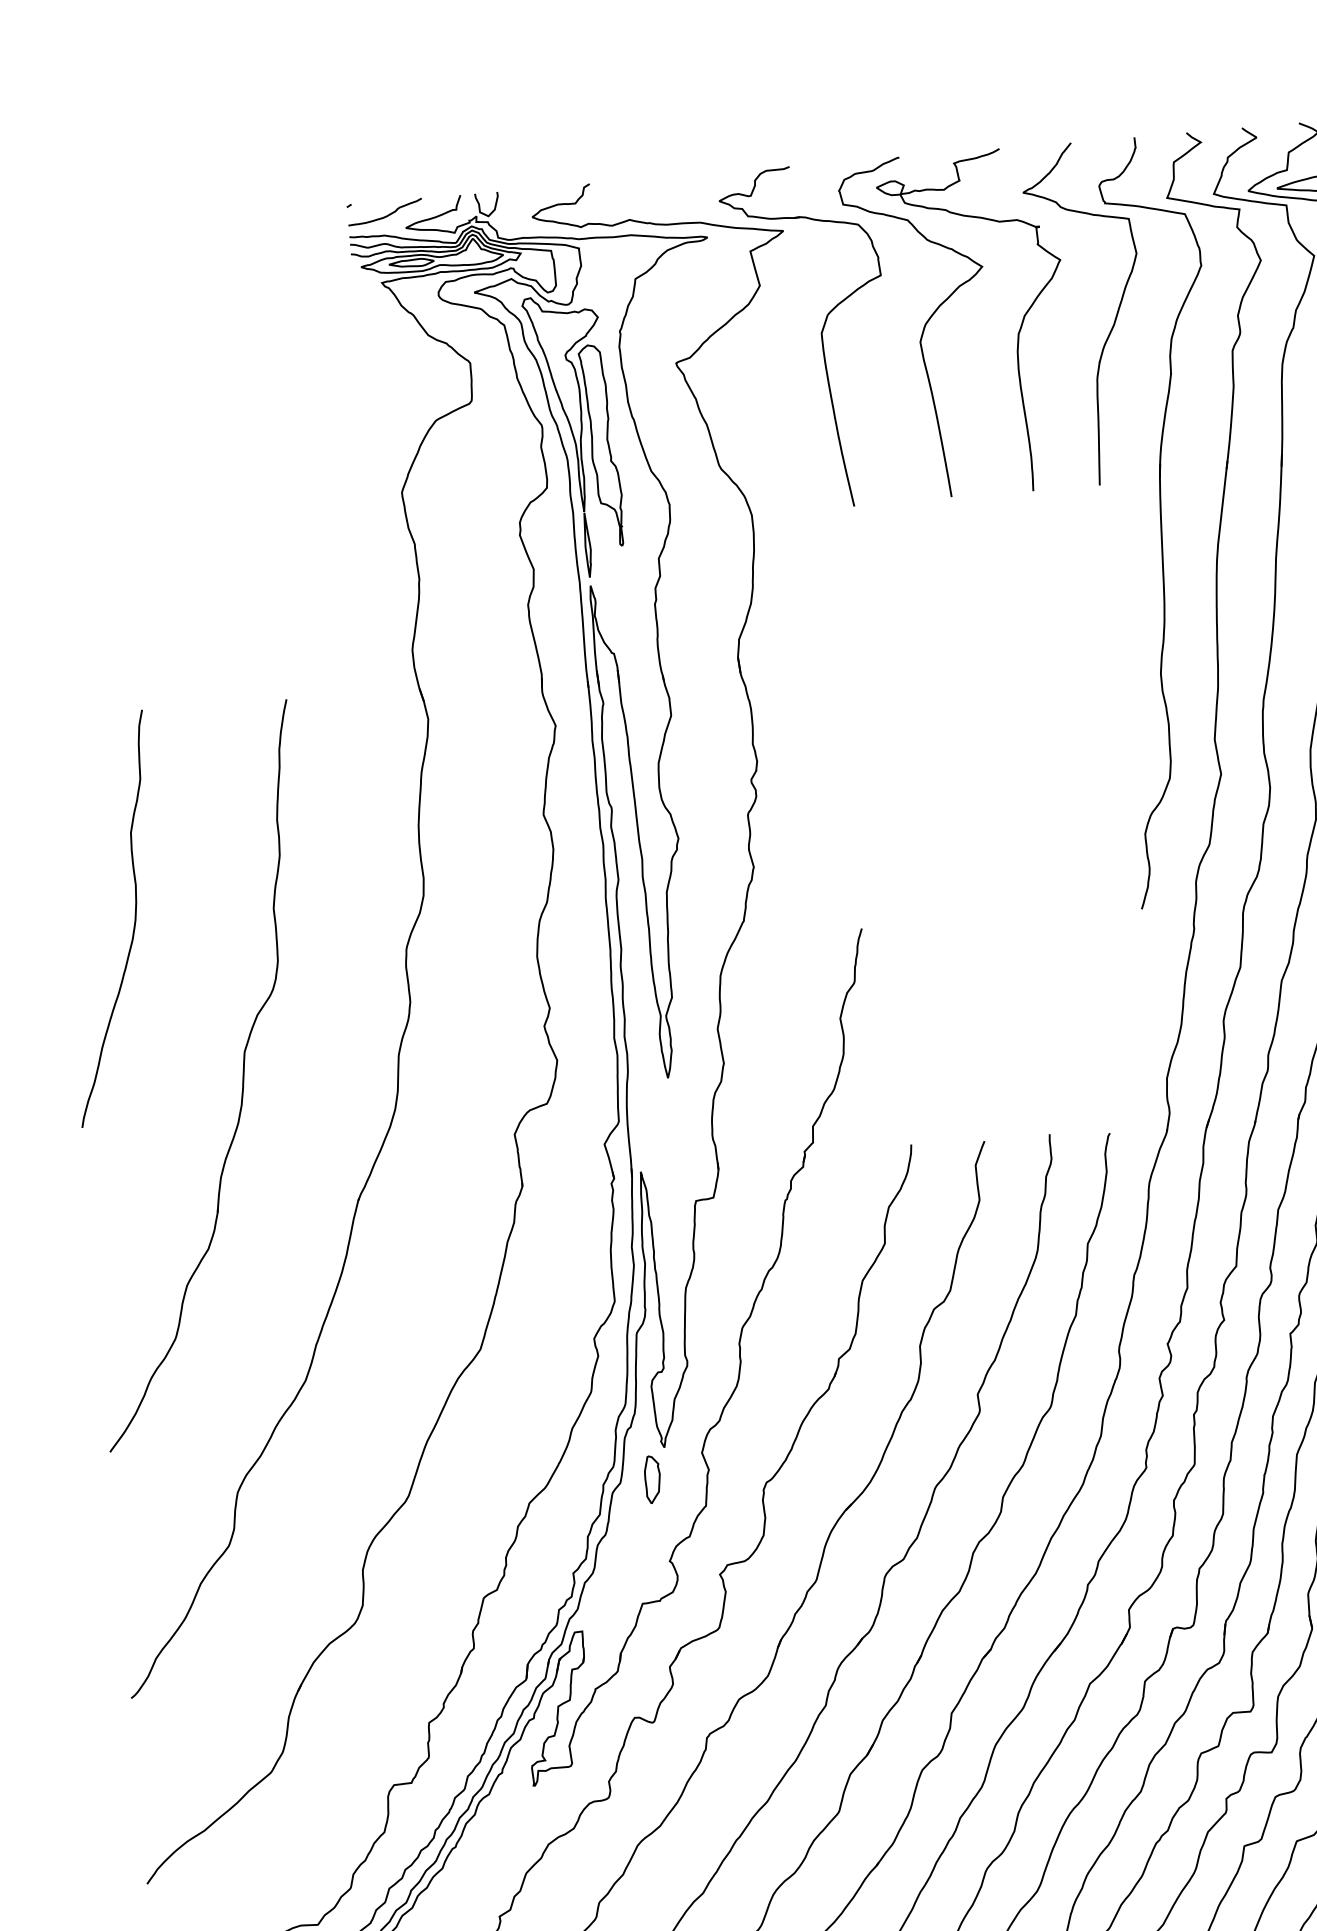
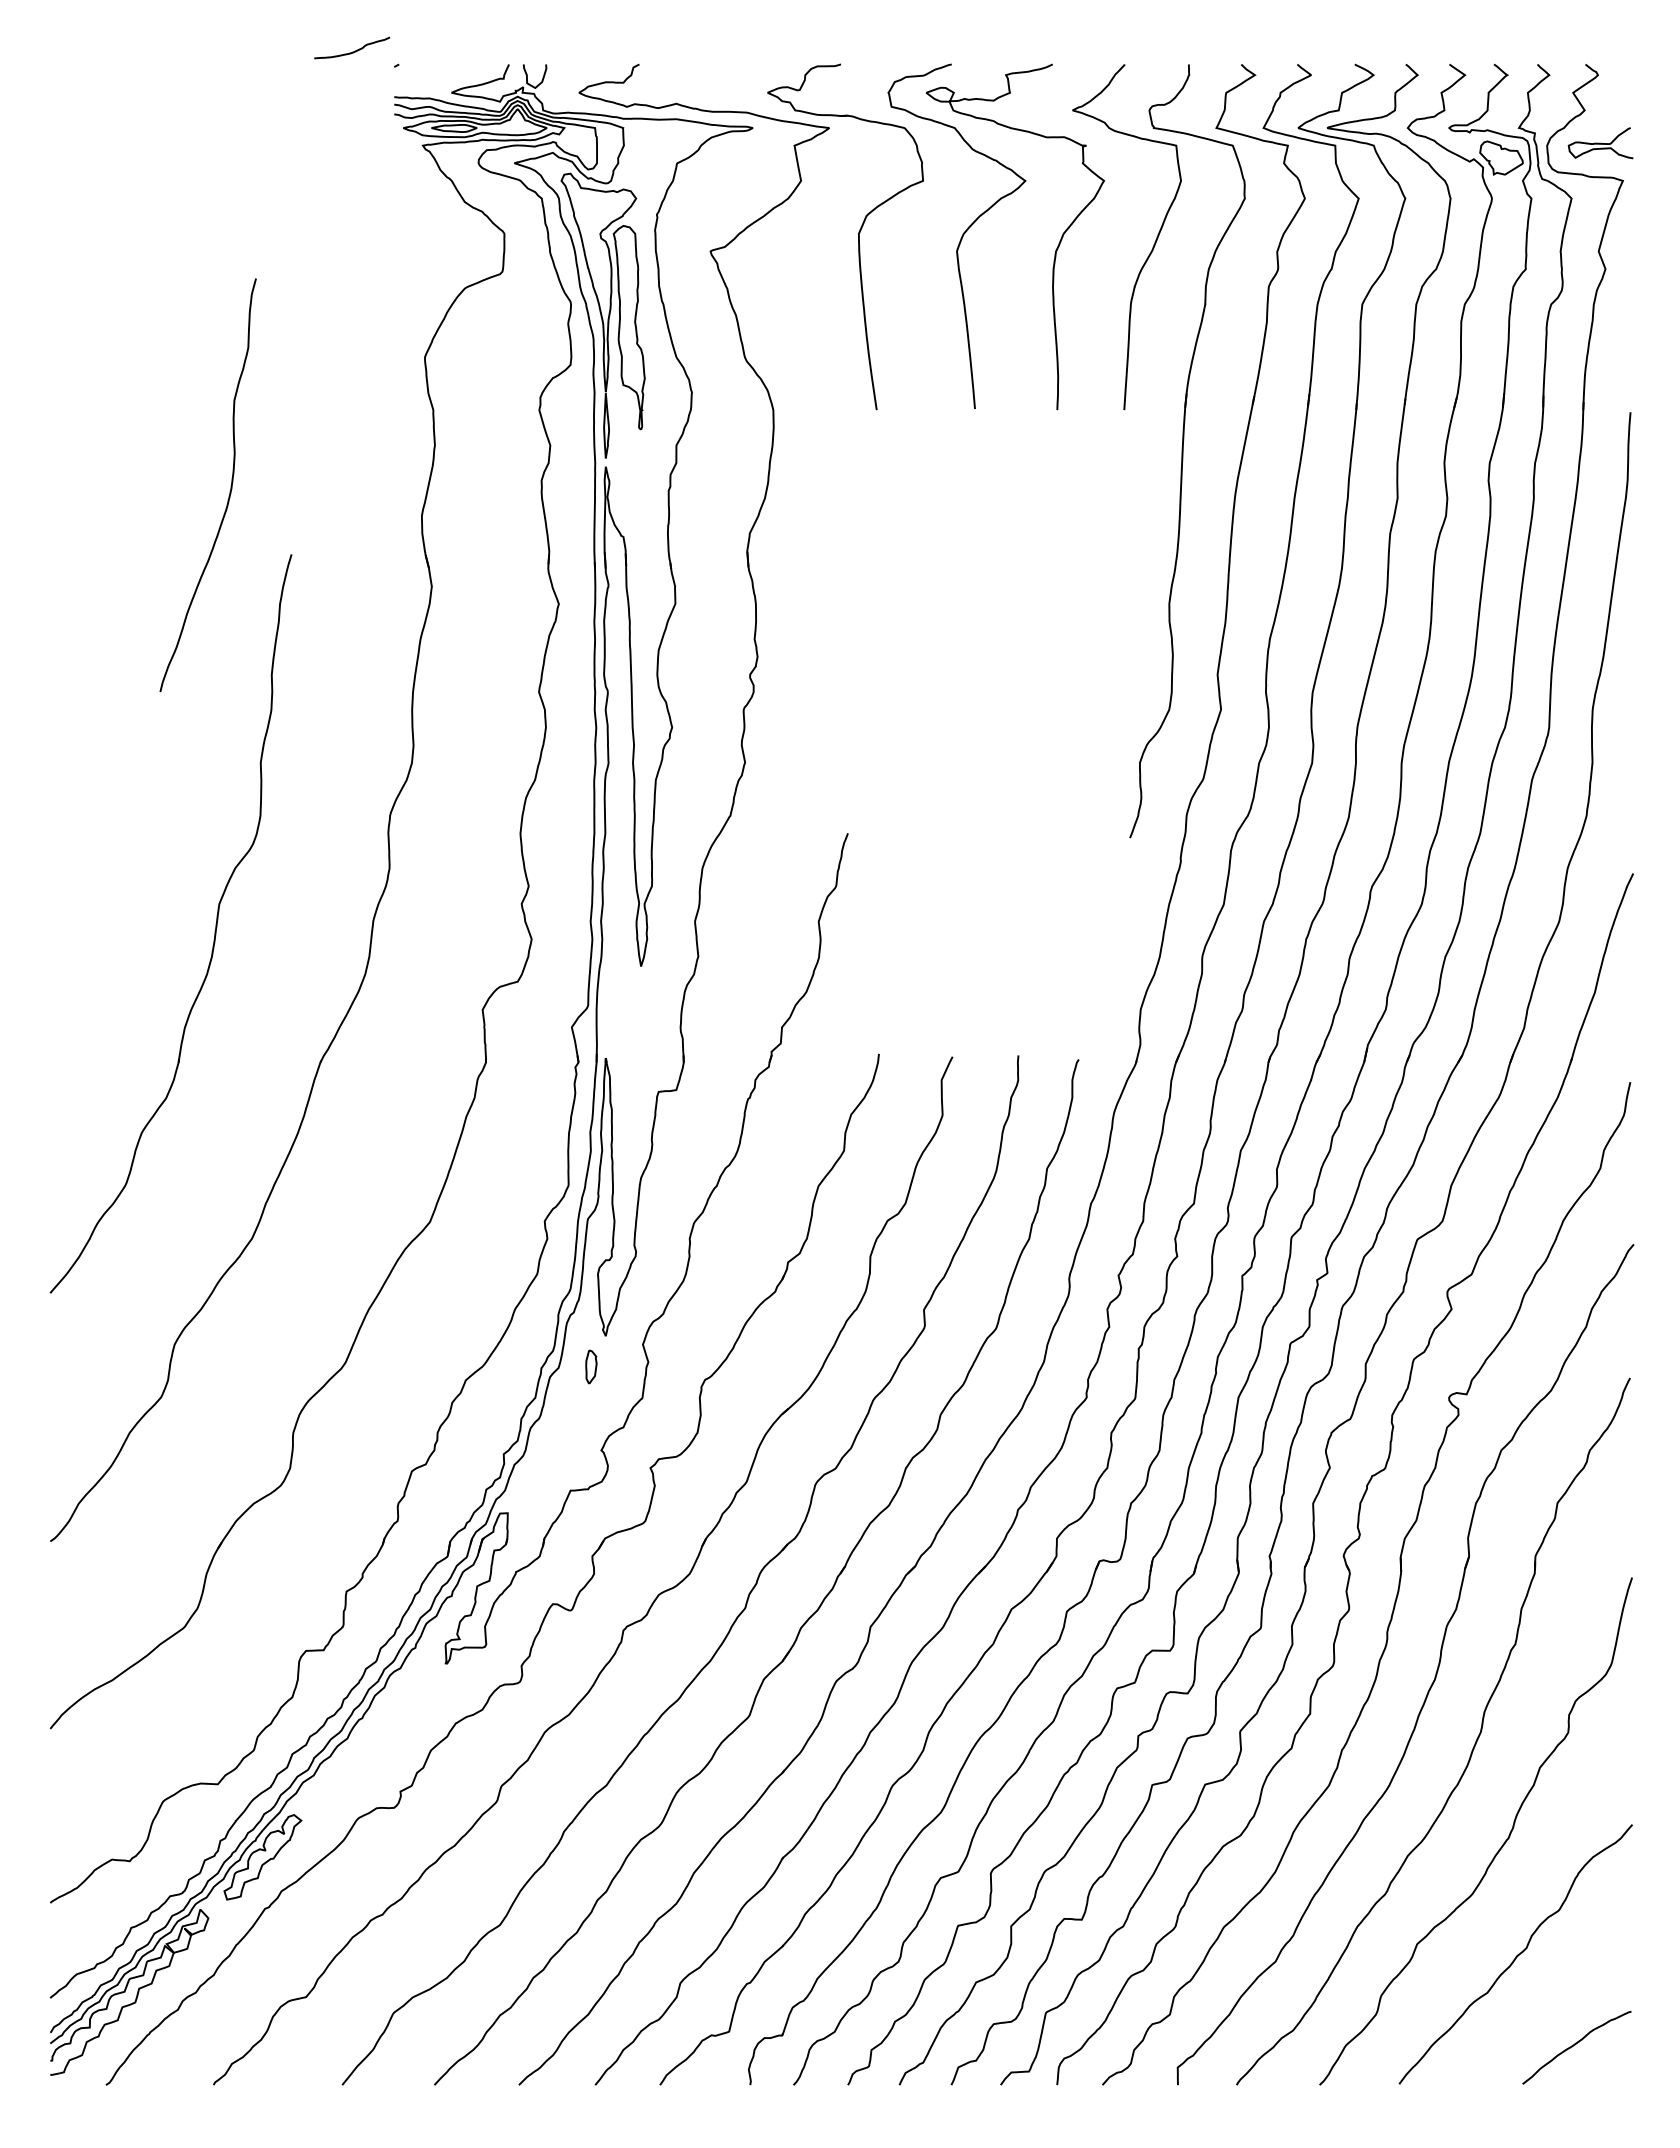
curve: (387, 214) -> (354, 50), moved
curve: (133, 923) -> (229, 491), moved
part: (652, 1478) -> (591, 1366), size x0.7

